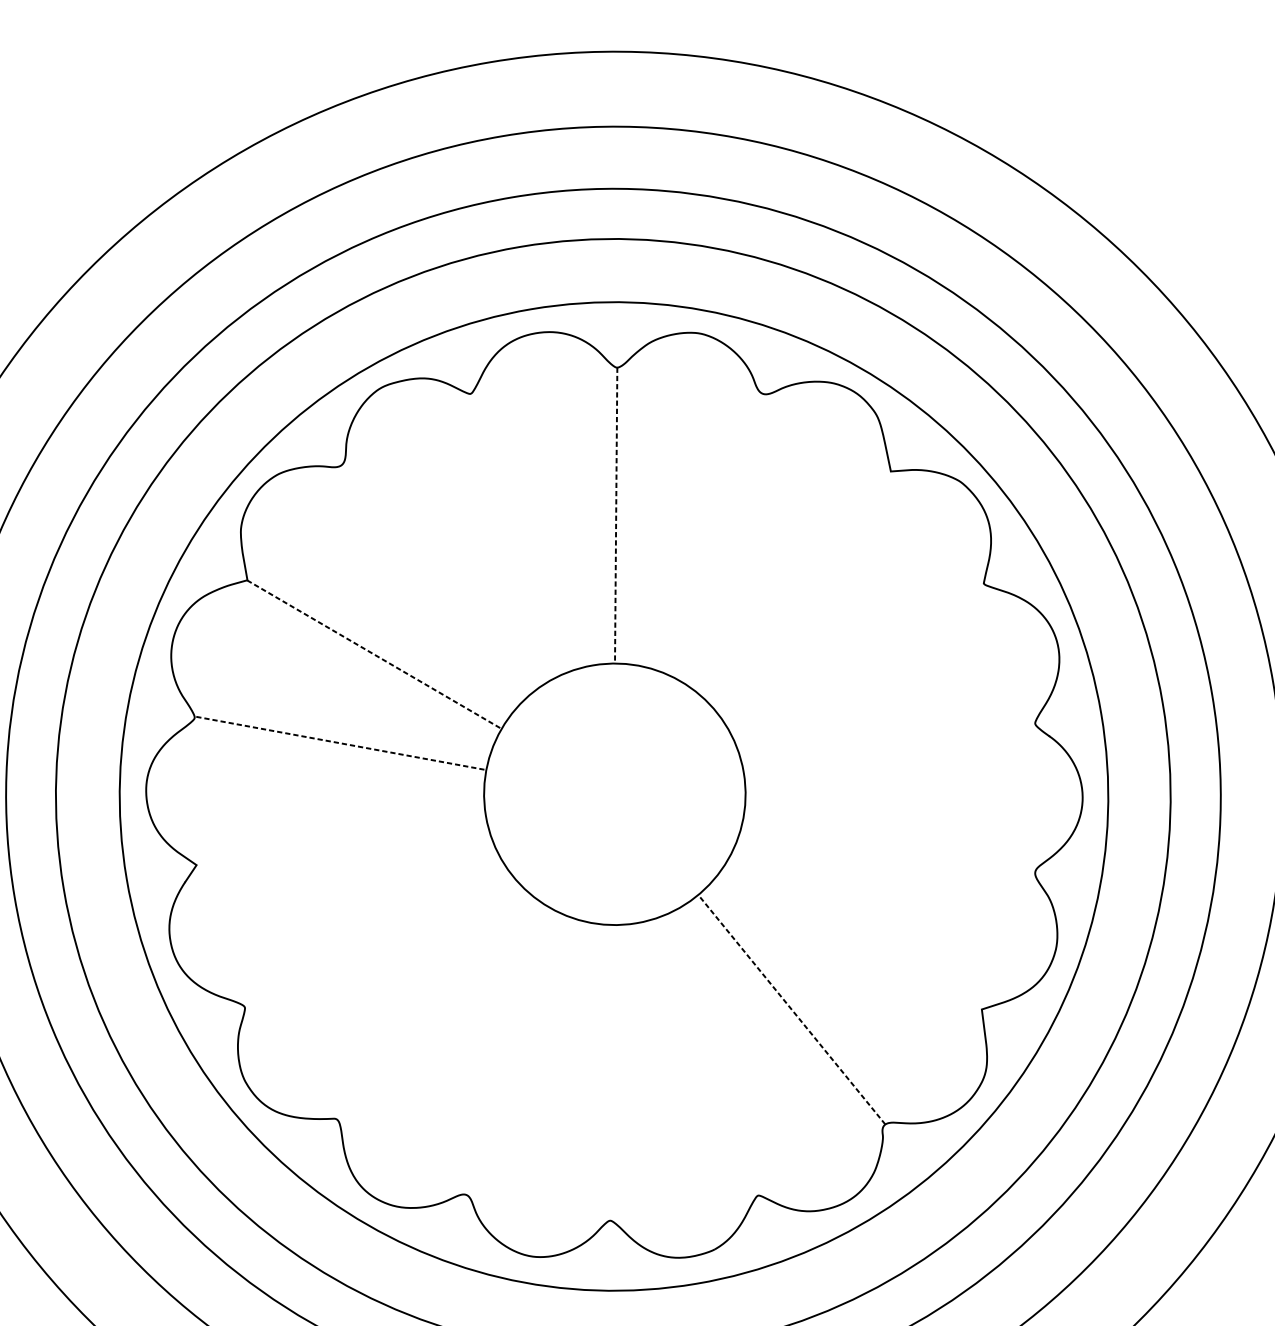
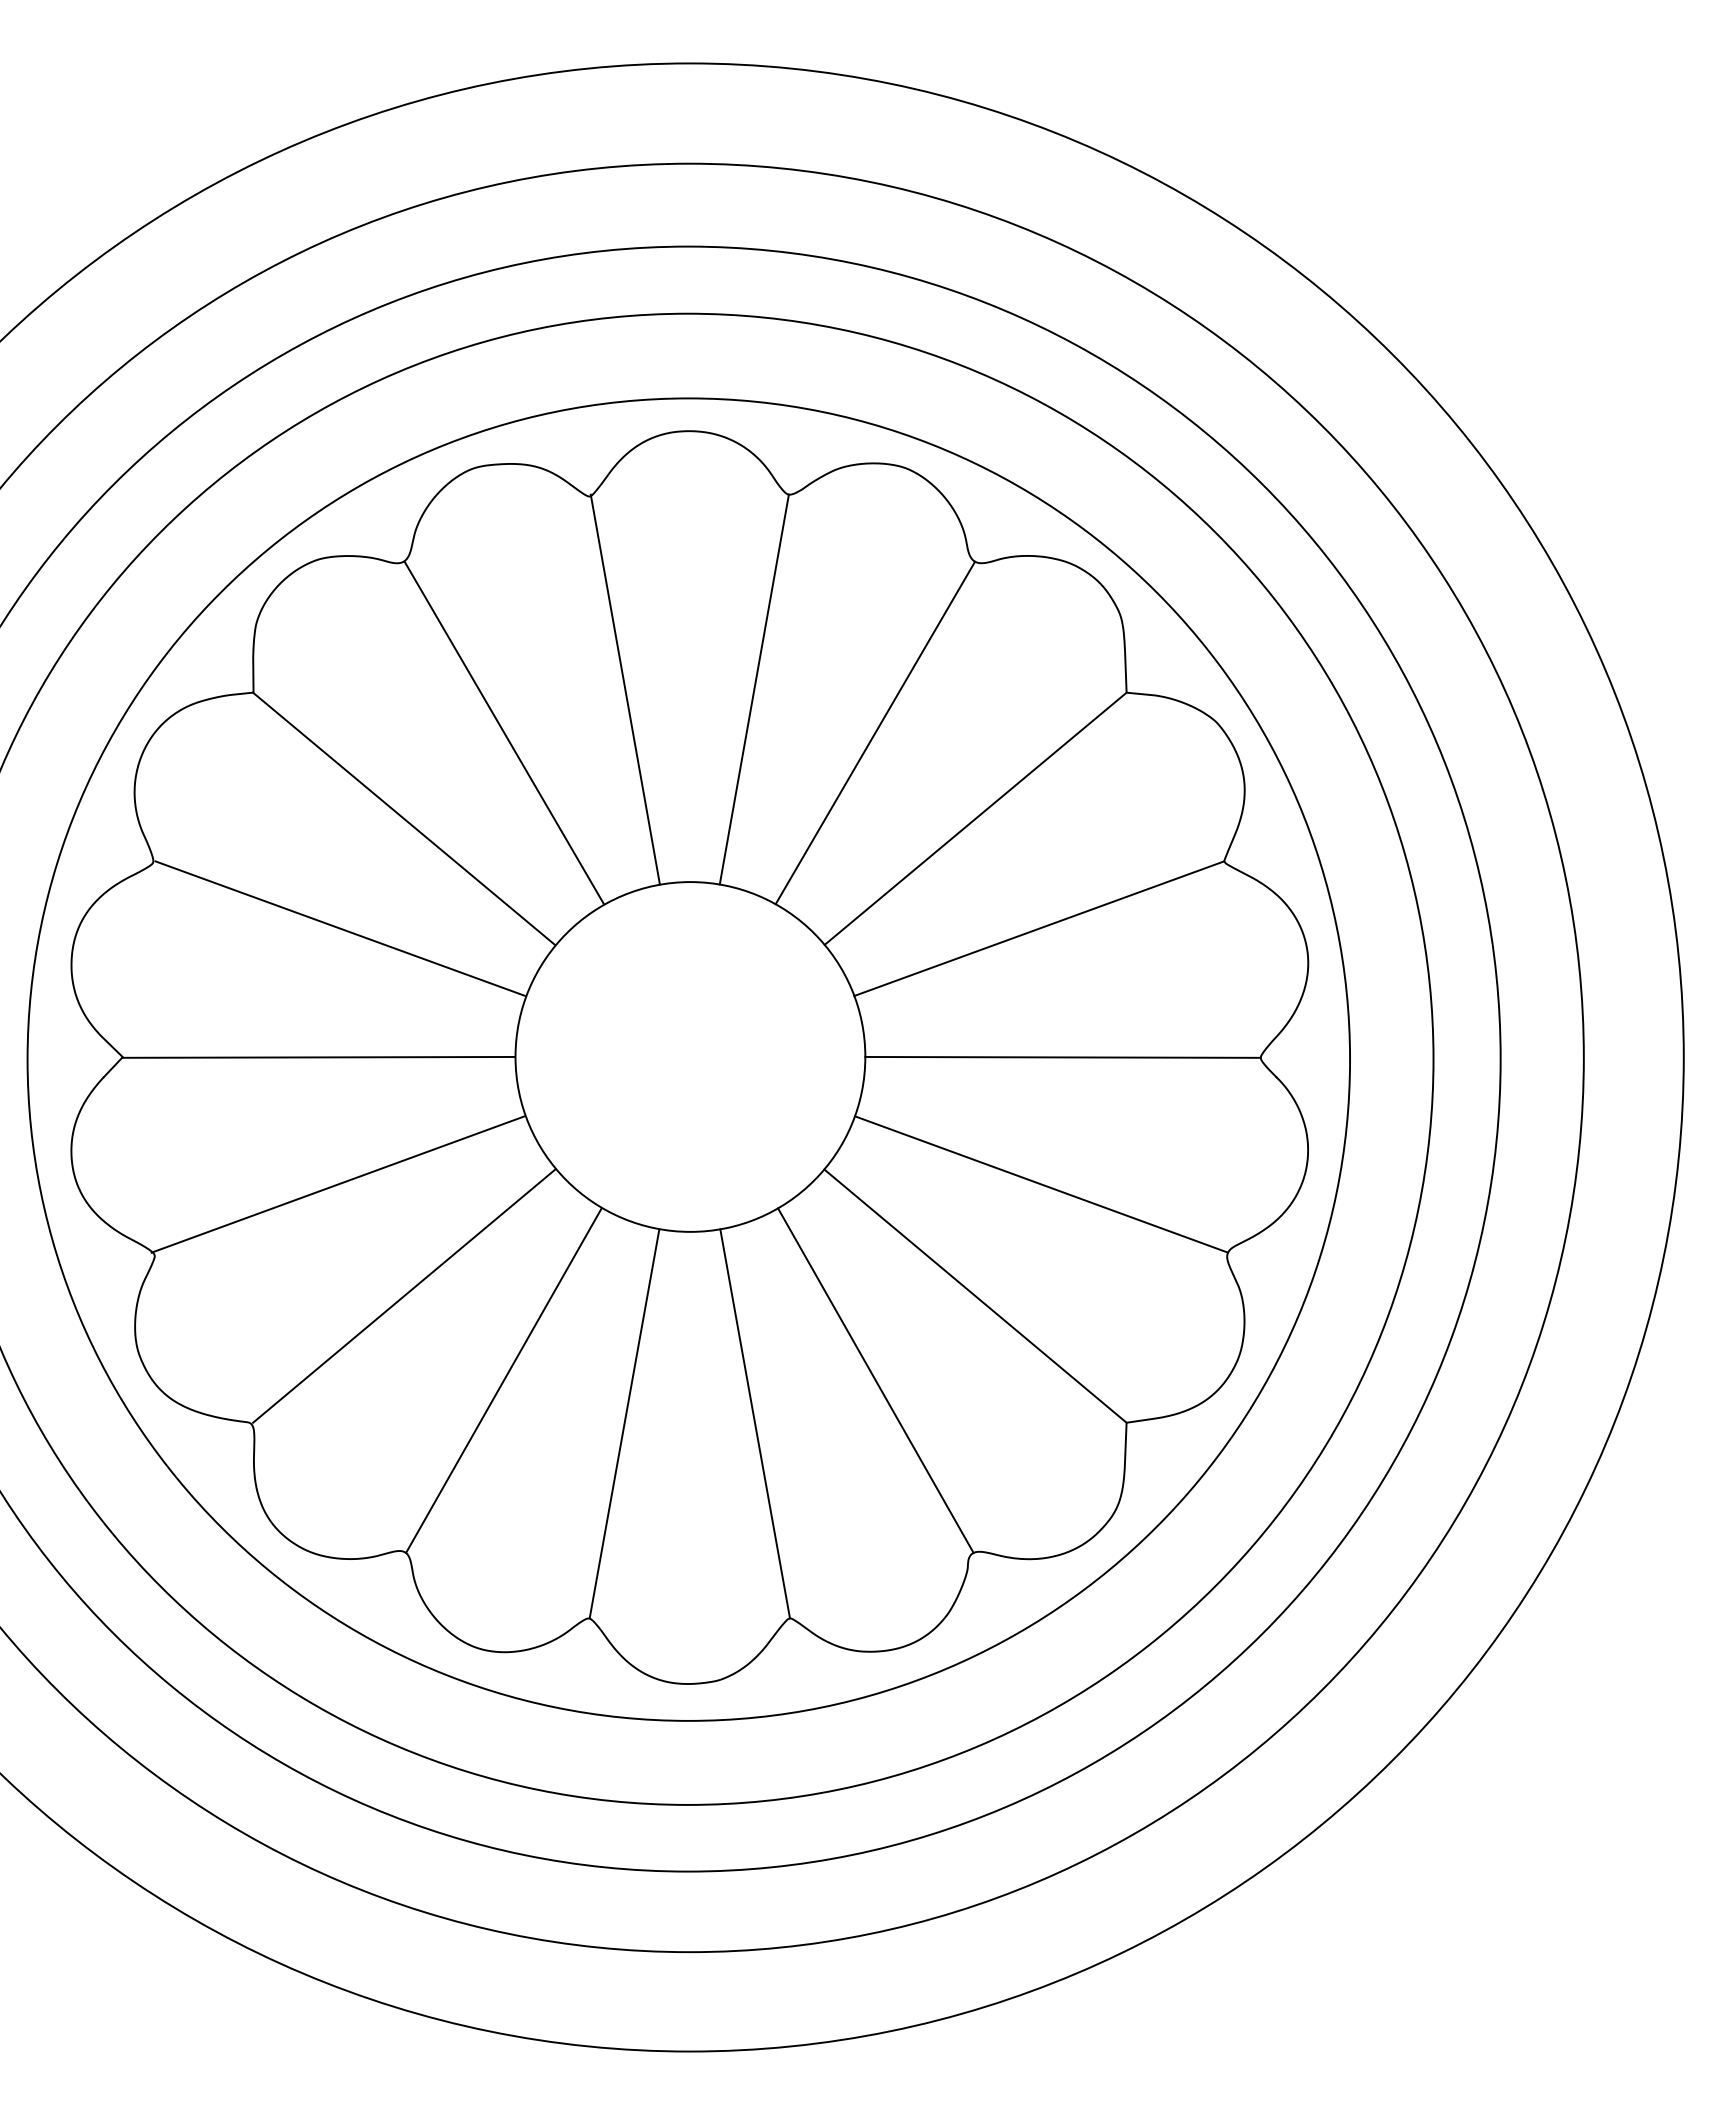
line: (616, 515) -> (754, 689), dashed -> solid
line: (520, 531) -> (624, 689), added
line: (710, 532) -> (875, 732), added
line: (437, 578) -> (504, 732), added
line: (795, 583) -> (975, 818), added
line: (374, 654) -> (404, 818), dashed -> solid
line: (856, 656) -> (1039, 928), added
line: (340, 743) -> (340, 928), dashed -> solid
line: (888, 747) -> (1062, 1056), added
line: (340, 840) -> (318, 1056), added
line: (889, 844) -> (1041, 1184), added
line: (370, 932) -> (337, 1184), added
line: (854, 934) -> (975, 1295), added
line: (433, 1005) -> (404, 1295), added
line: (791, 1009) -> (875, 1380), dashed -> solid
line: (517, 1056) -> (503, 1380), added
line: (707, 1056) -> (754, 1423), added
line: (611, 1072) -> (624, 1423), added

